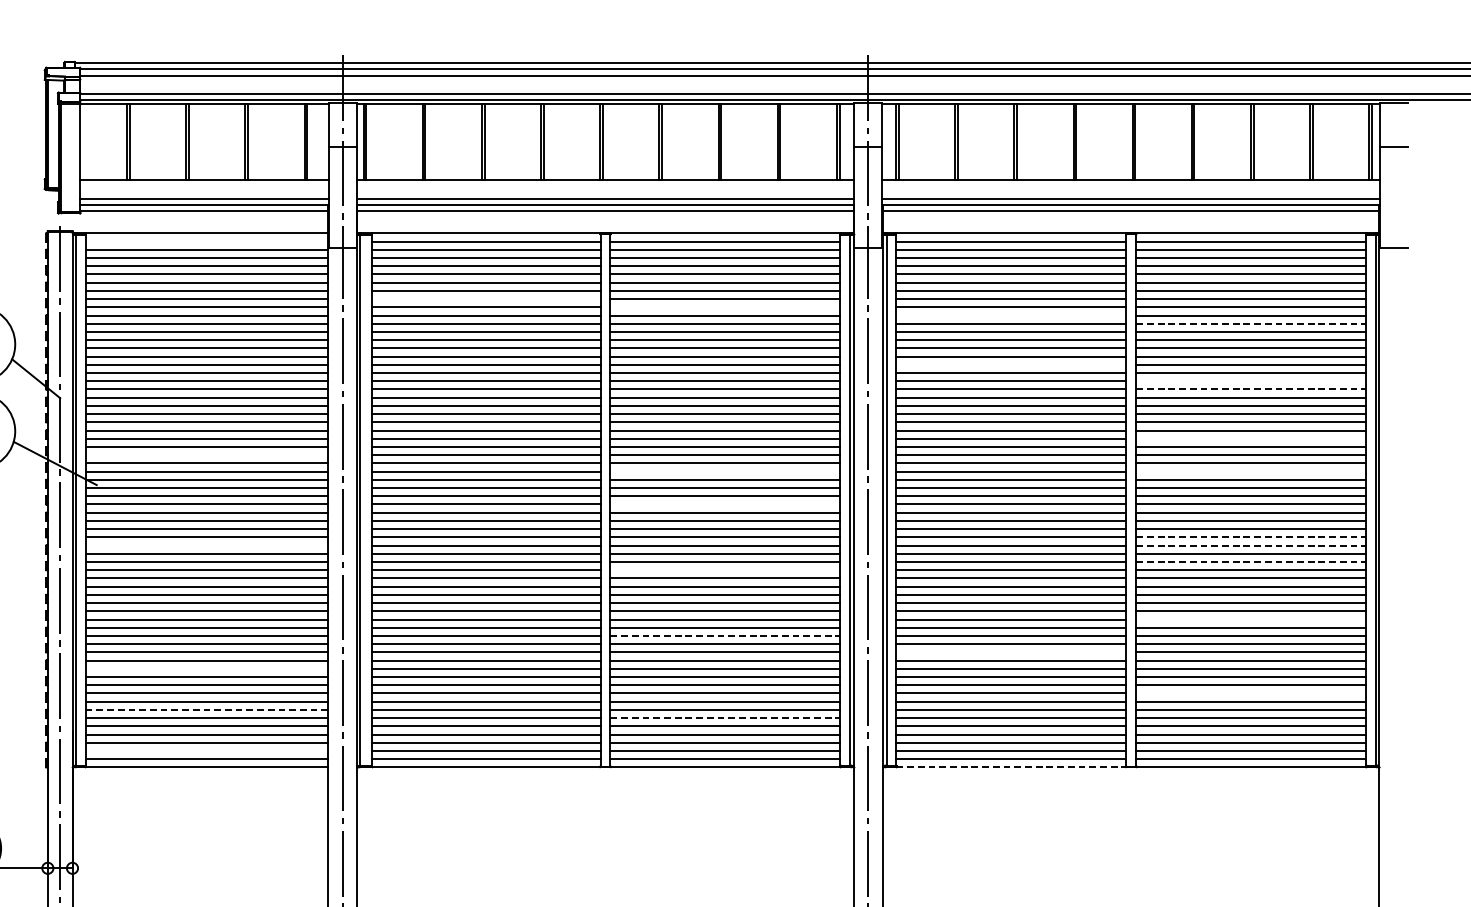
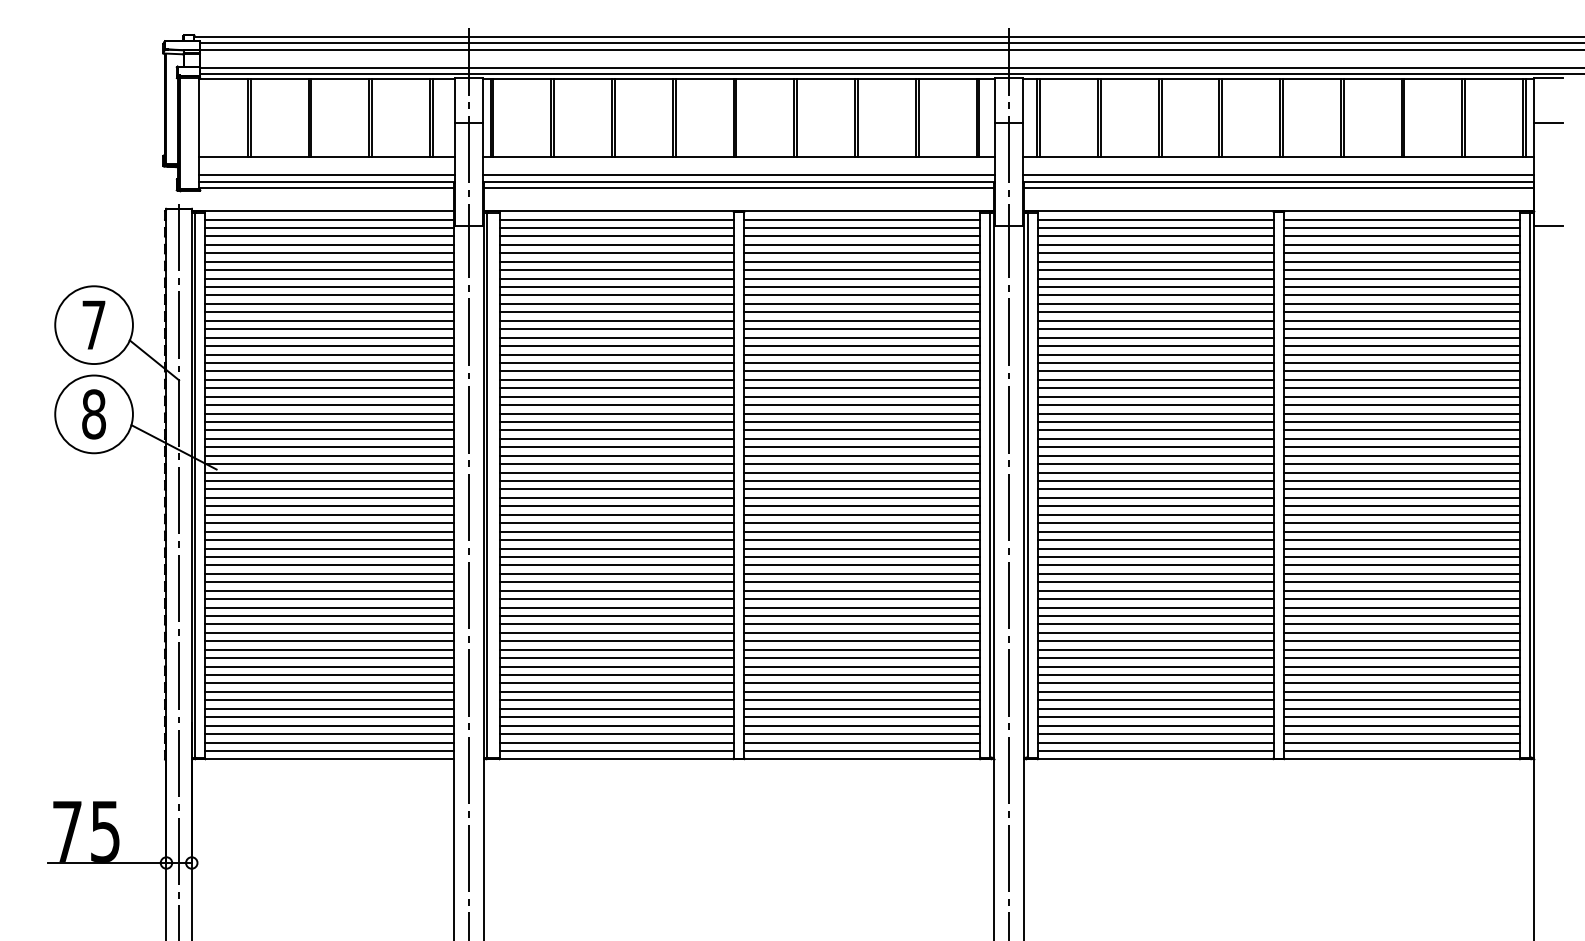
line: (206, 241) -> (329, 219), added
line: (486, 299) -> (616, 278), added
line: (725, 307) -> (862, 287), added
line: (1011, 315) -> (1155, 295), added
line: (1251, 323) -> (1402, 303), dashed -> solid
line: (1011, 365) -> (1155, 346), added
line: (1250, 380) -> (1401, 362), added
line: (1251, 389) -> (1402, 371), dashed -> solid
line: (1250, 438) -> (1401, 421), added
line: (206, 454) -> (329, 438), added
line: (725, 471) -> (862, 455), added
line: (1250, 471) -> (1401, 455), added
line: (725, 504) -> (862, 489), added
line: (1251, 537) -> (1402, 523), dashed -> solid
line: (206, 545) -> (329, 531), added
line: (1251, 545) -> (1402, 531), dashed -> solid
line: (1251, 561) -> (1402, 548), dashed -> solid
line: (725, 569) -> (862, 556), added
line: (1250, 619) -> (1401, 607), added
line: (725, 636) -> (862, 624), dashed -> solid
line: (1011, 652) -> (1155, 641), added
line: (206, 669) -> (329, 658), added
line: (1250, 693) -> (1401, 683), added
line: (207, 710) -> (330, 700), dashed -> solid
line: (725, 717) -> (862, 708), dashed -> solid
line: (206, 750) -> (329, 742), added
line: (1012, 767) -> (1156, 759), dashed -> solid

